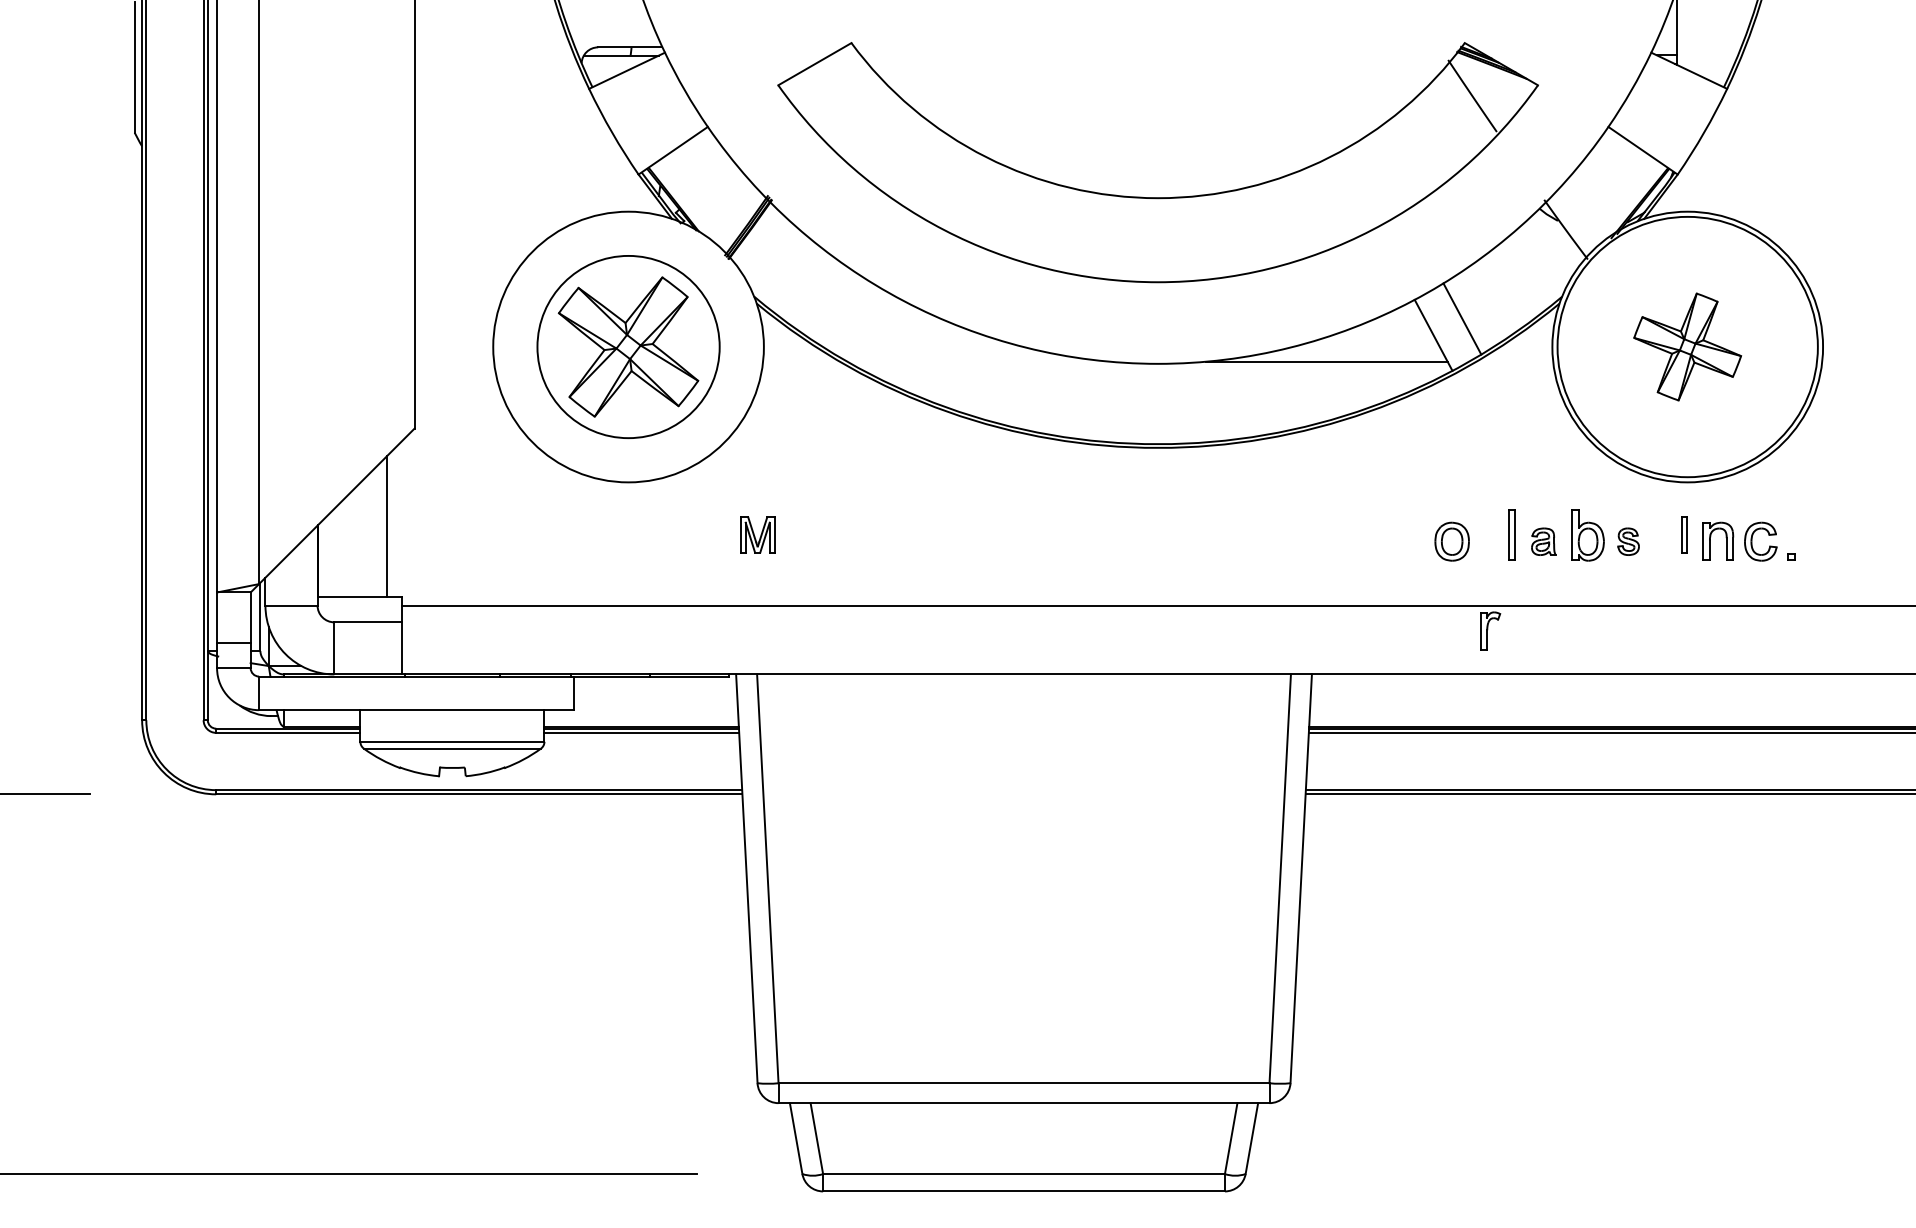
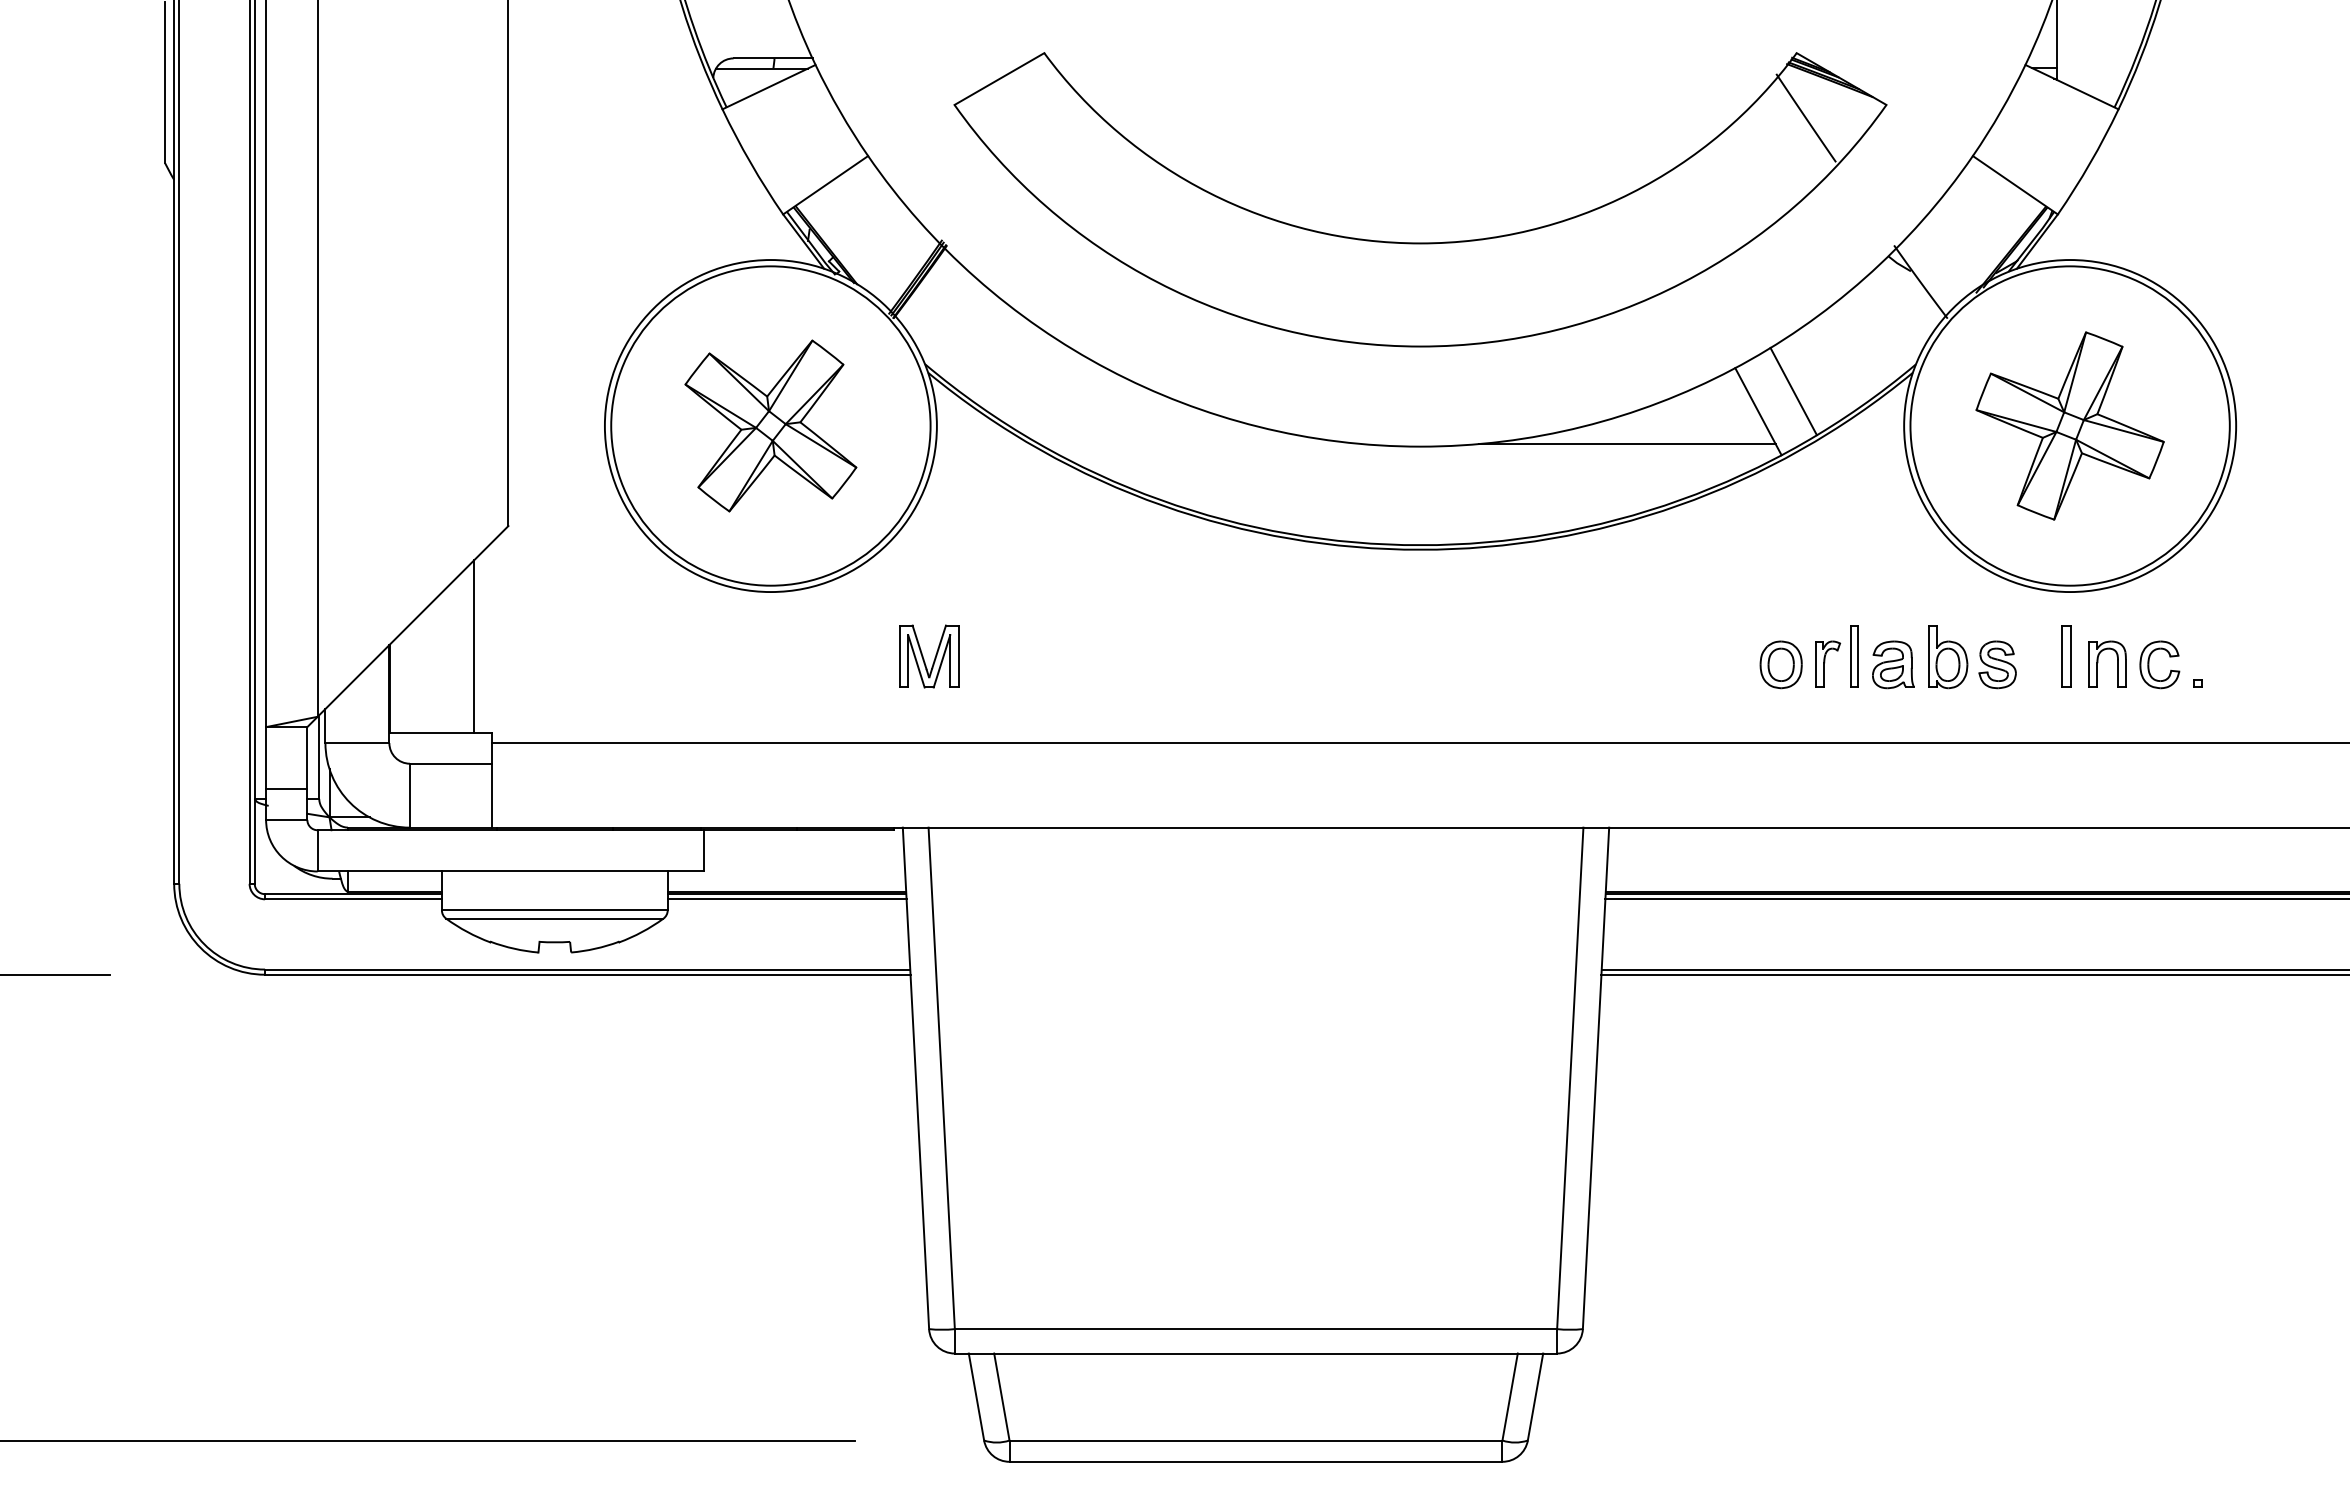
circle: (628, 346) -> (770, 425), size x1.43
part: (1687, 346) -> (2069, 425), size x1.43
part: (757, 534) -> (929, 656), size x1.43
part: (1684, 534) -> (2066, 656), size x1.43
part: (1543, 541) -> (1893, 664), size x1.43
part: (1628, 541) -> (1997, 664), size x1.43
part: (1490, 630) -> (1828, 663), moved

